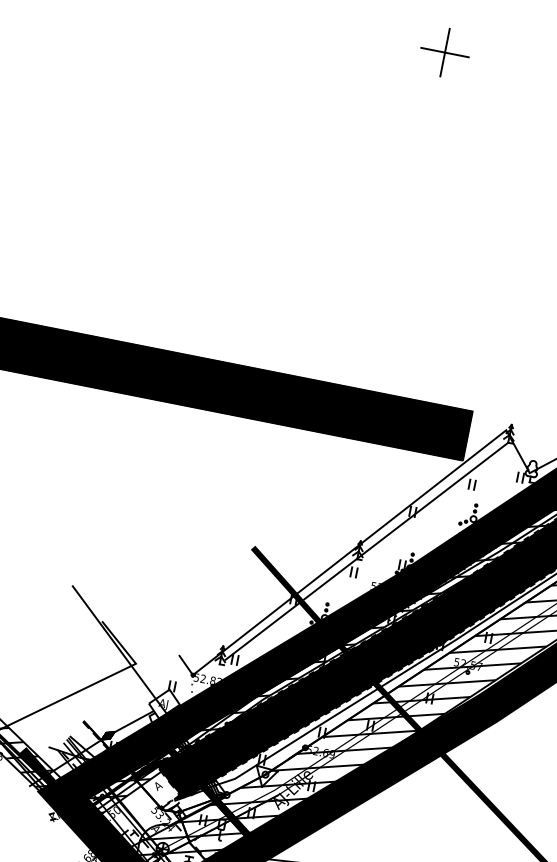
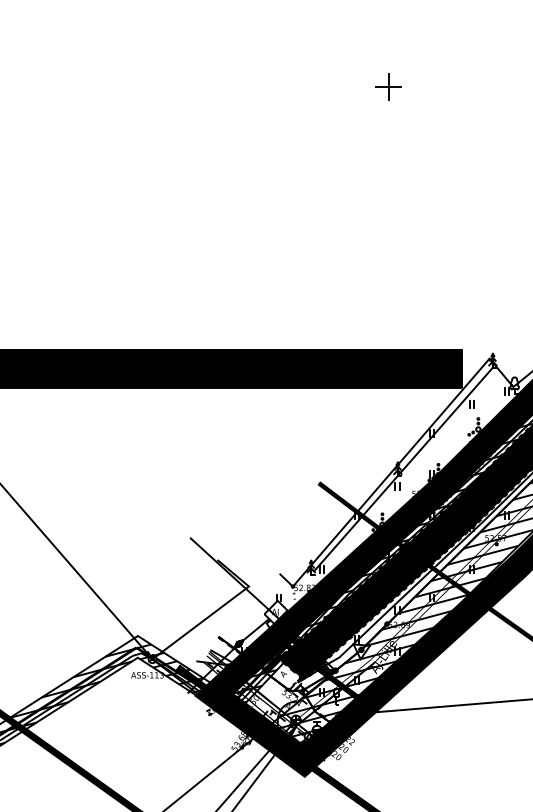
part: (444, 52) -> (388, 87), size x0.7

